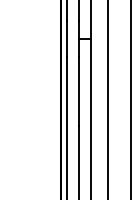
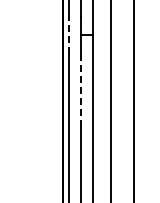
line: (67, 38) -> (69, 34), solid -> dashed
line: (79, 92) -> (81, 88), solid -> dashed

